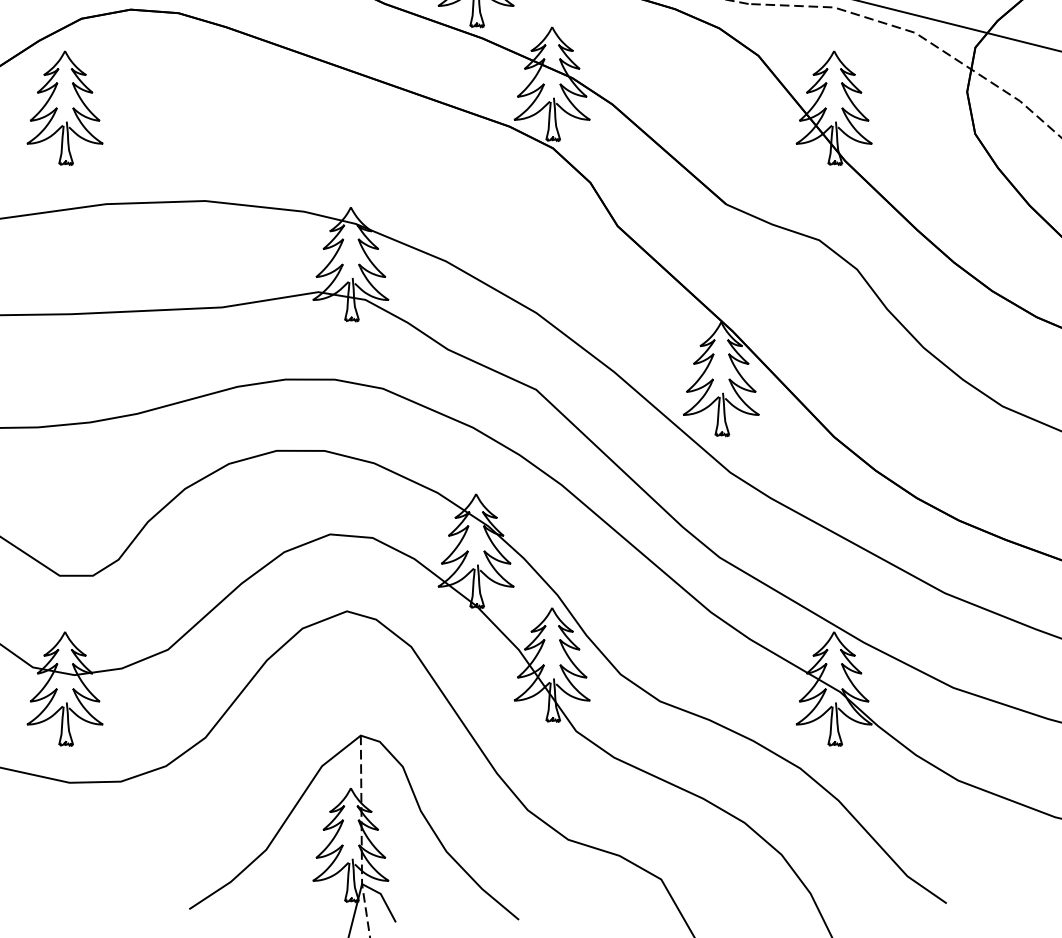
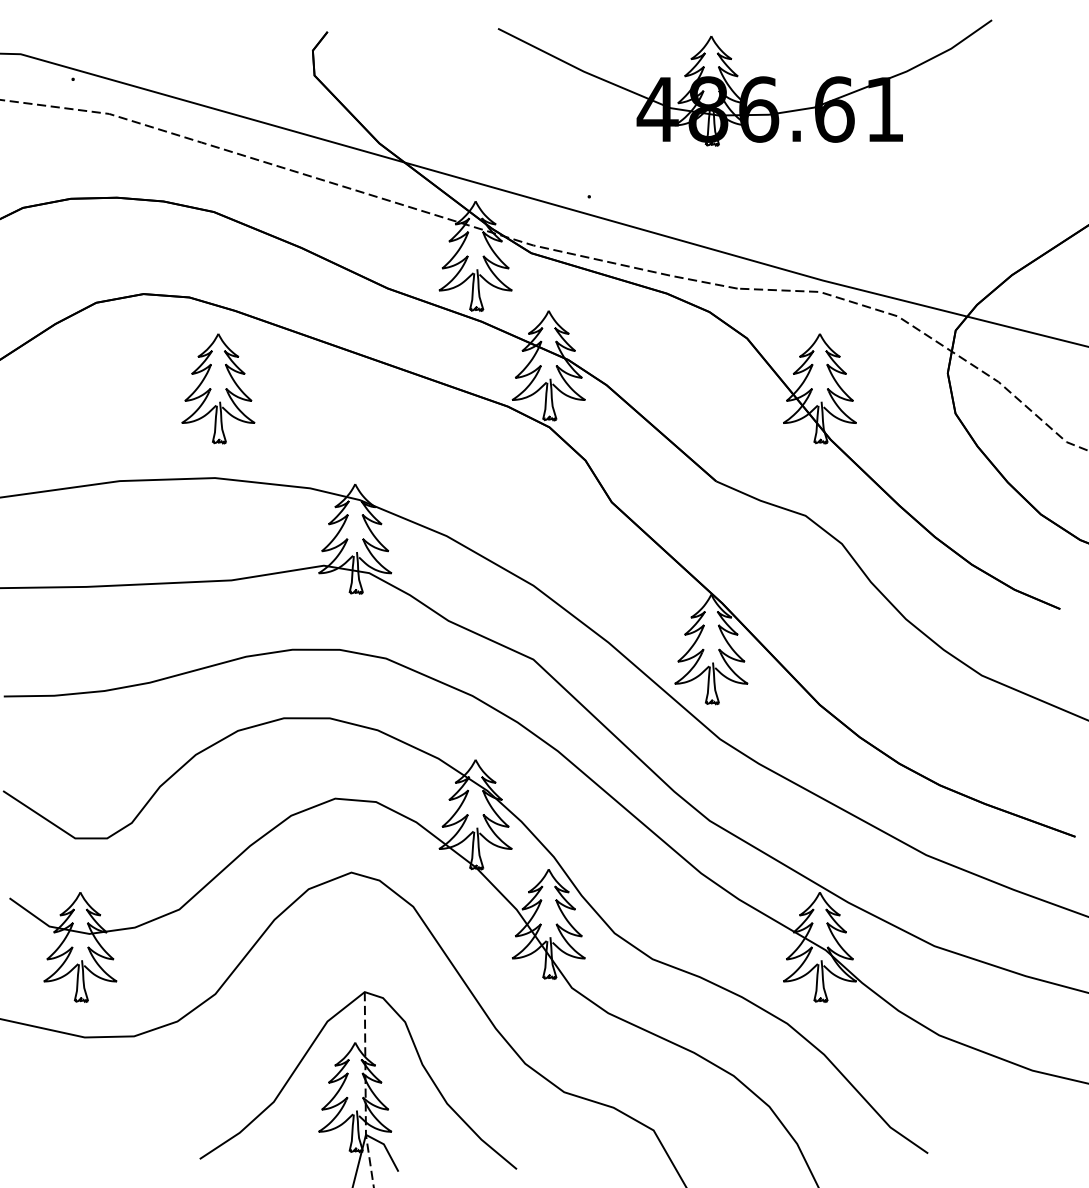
part: (65, 107) -> (218, 388), moved

